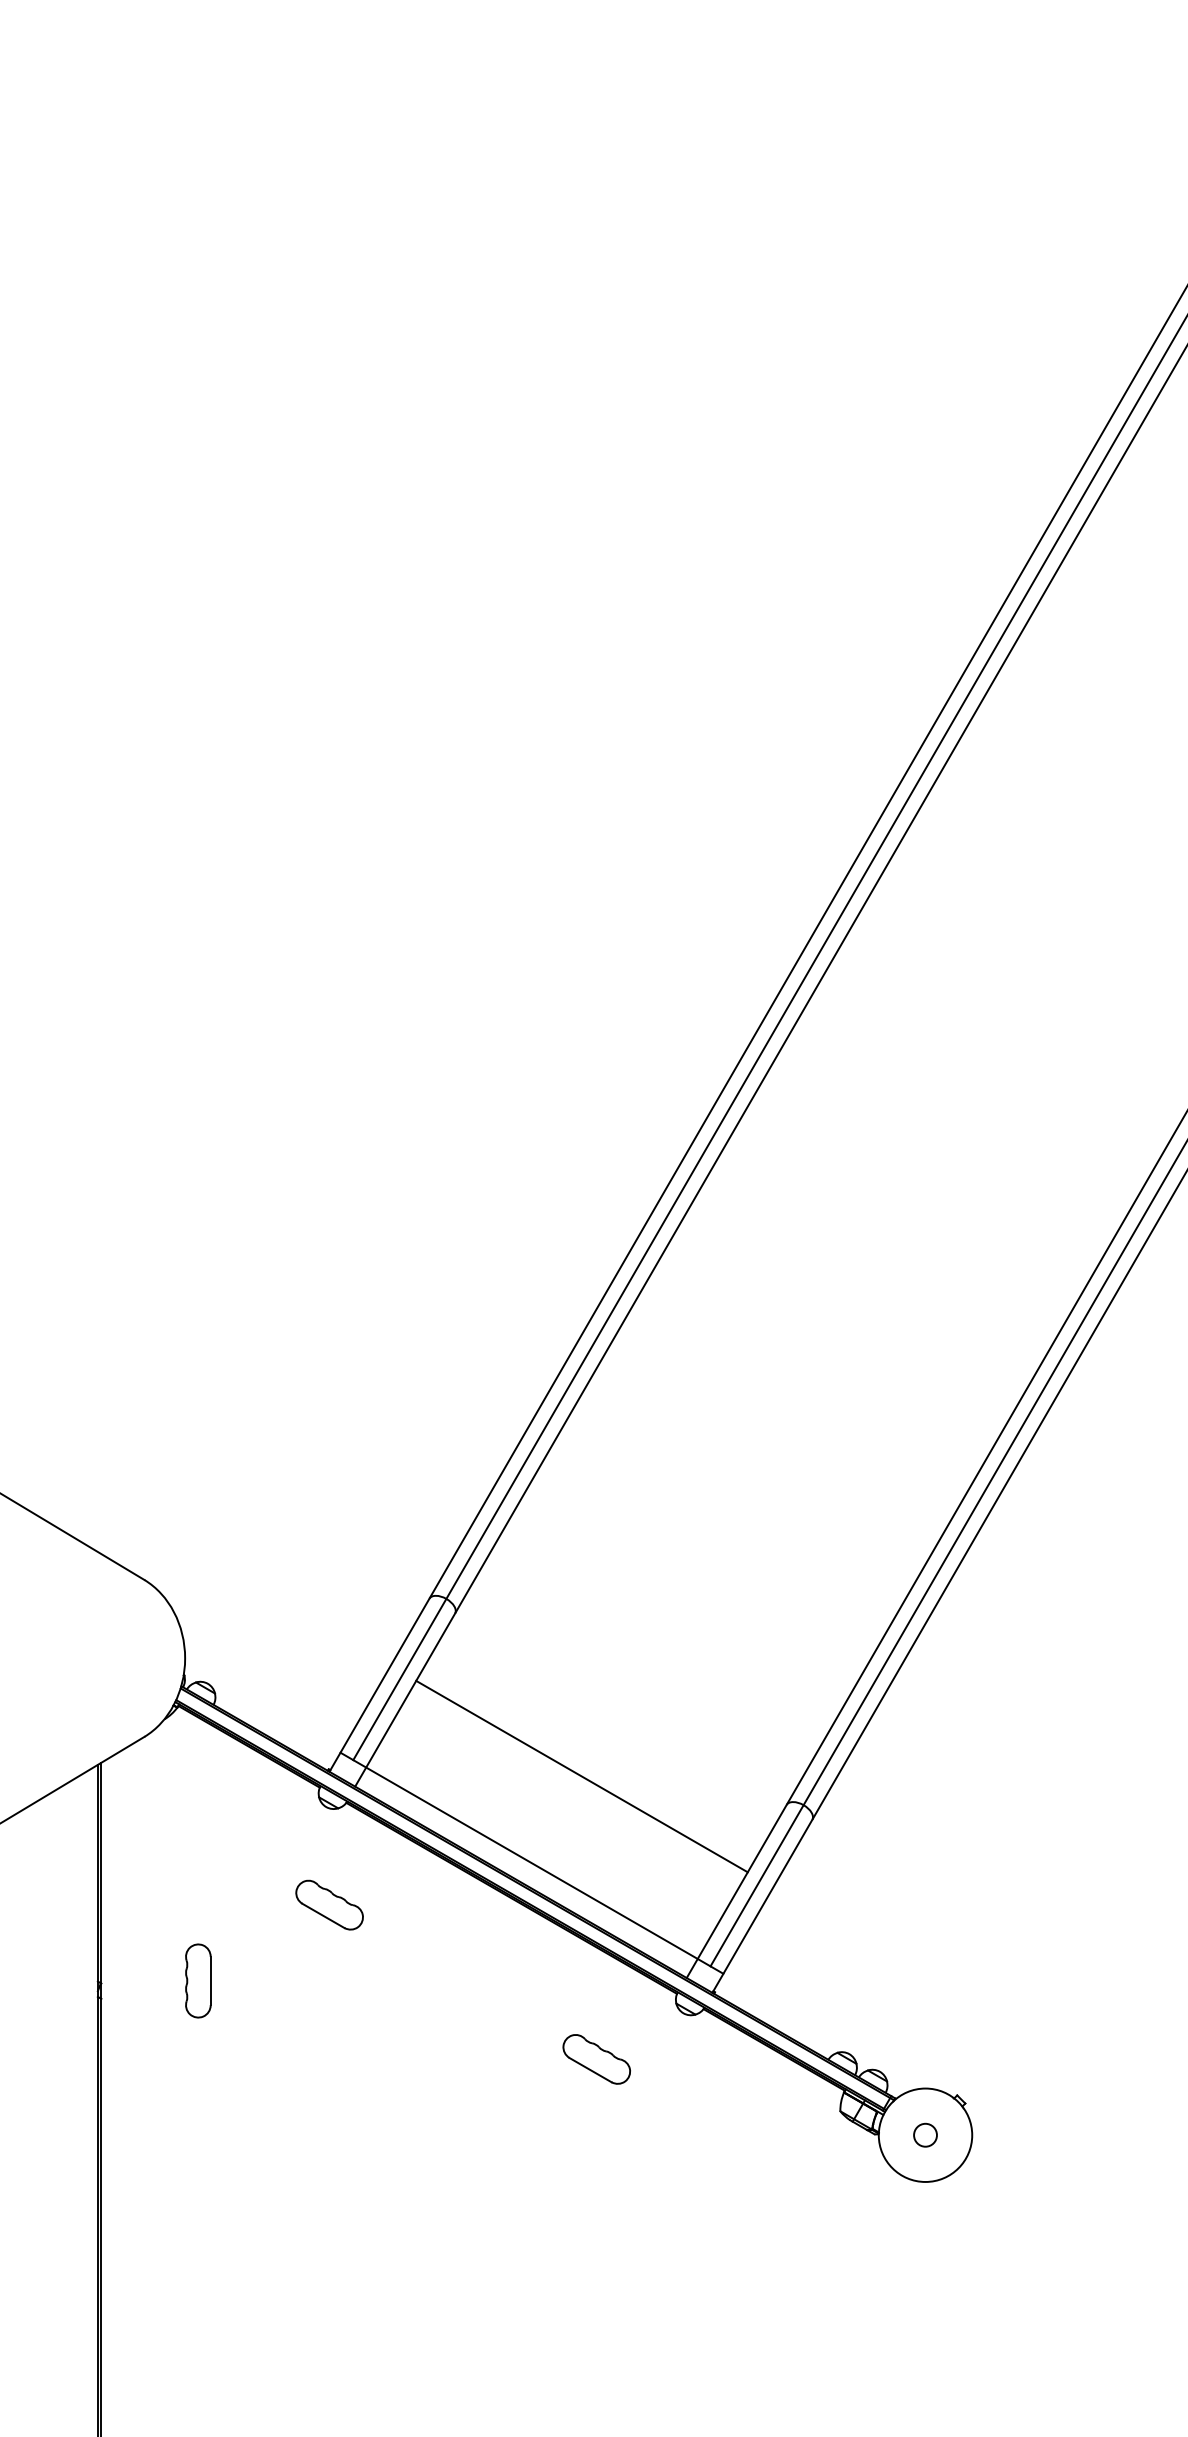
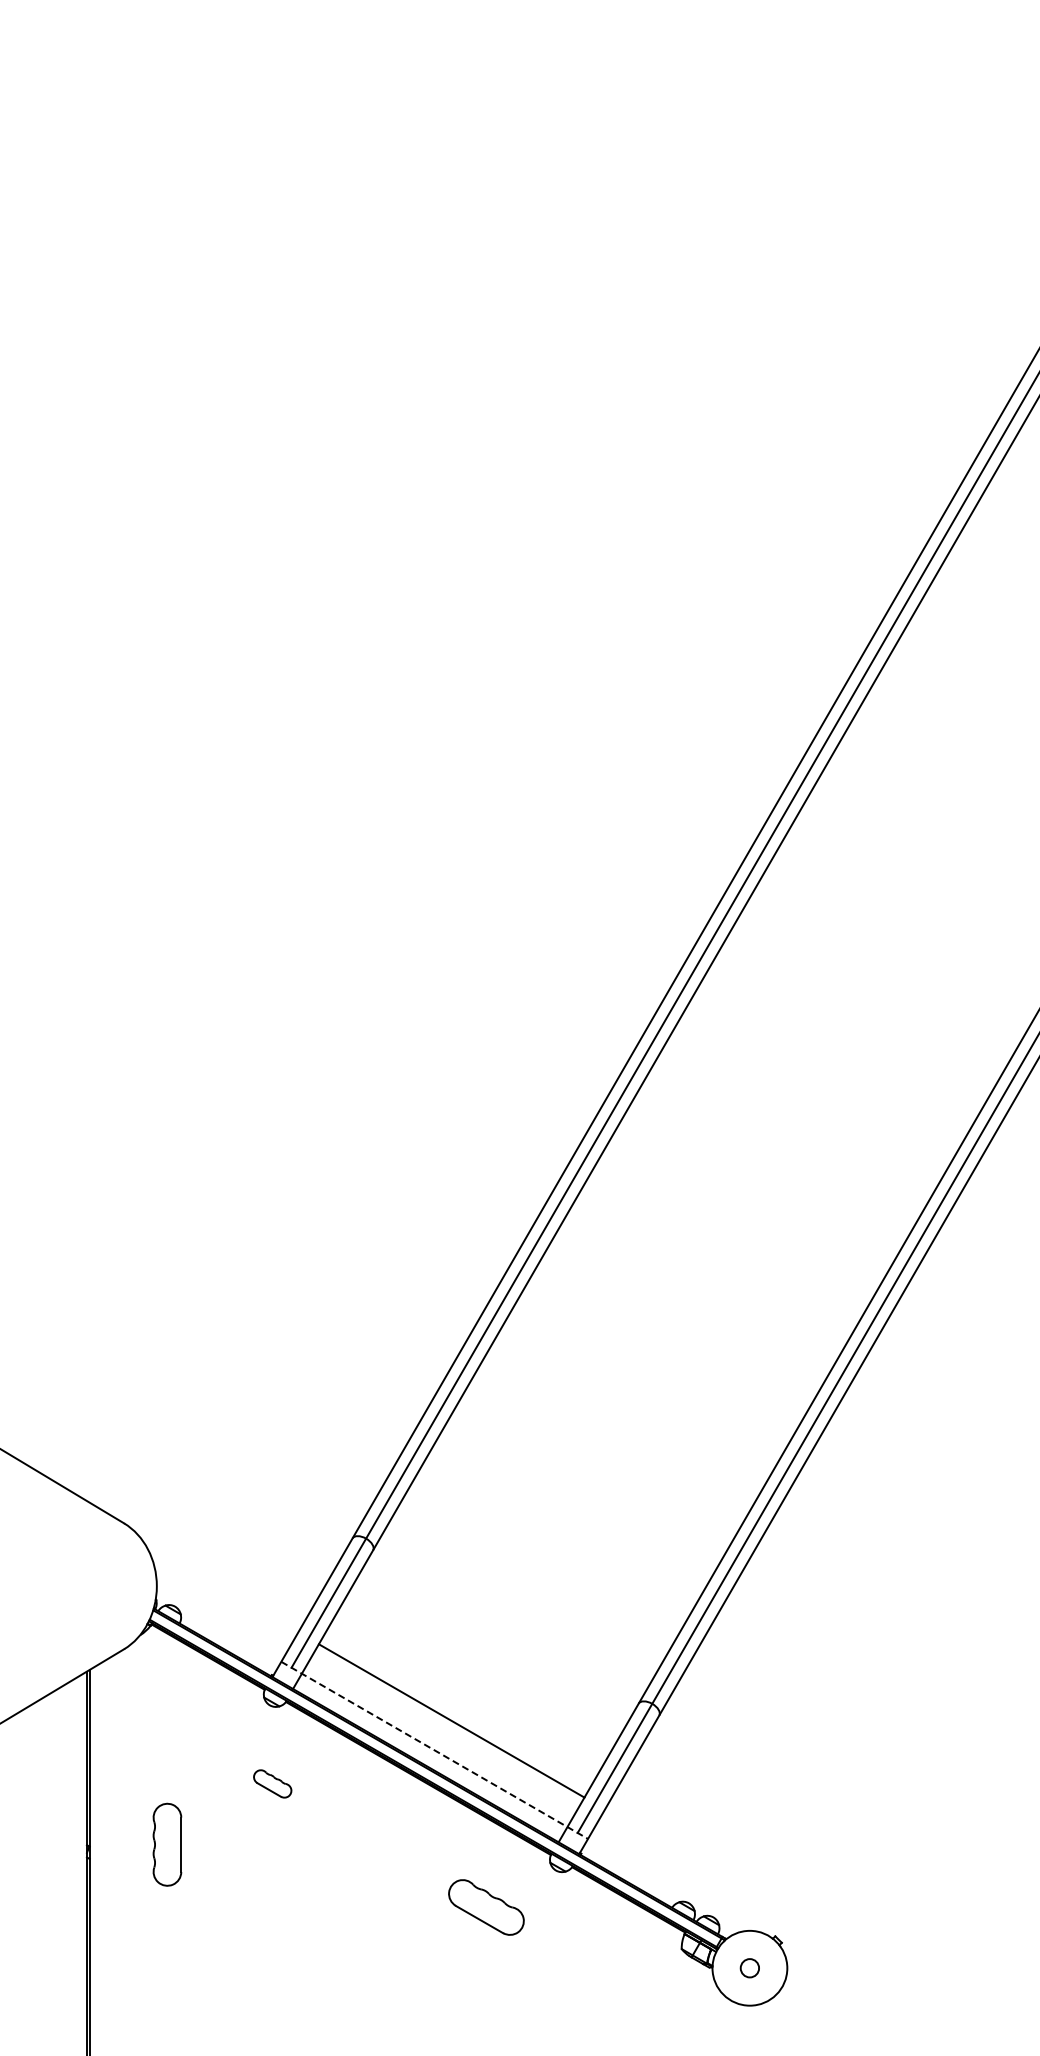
line: (581, 1776) -> (451, 1720), moved
line: (532, 1863) -> (435, 1750), solid -> dashed
part: (329, 1904) -> (272, 1783), size x0.7
part: (198, 1980) -> (167, 1844), size x1.4
part: (596, 2059) -> (486, 1907), size x1.4

